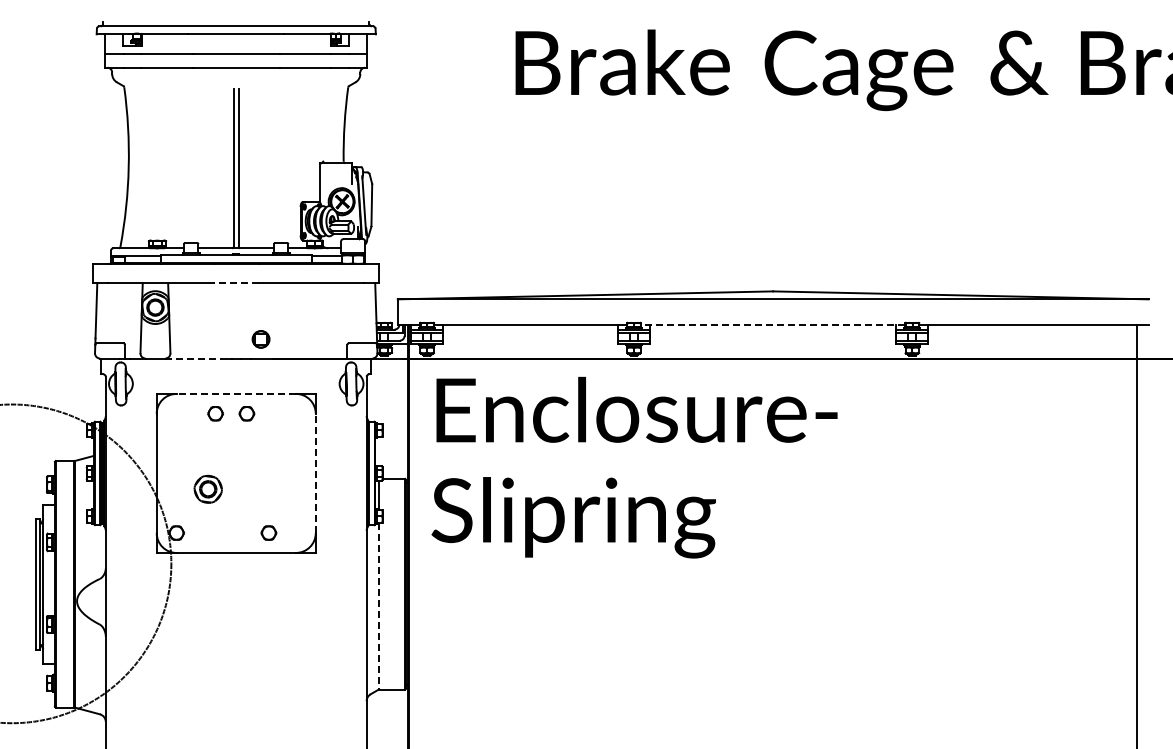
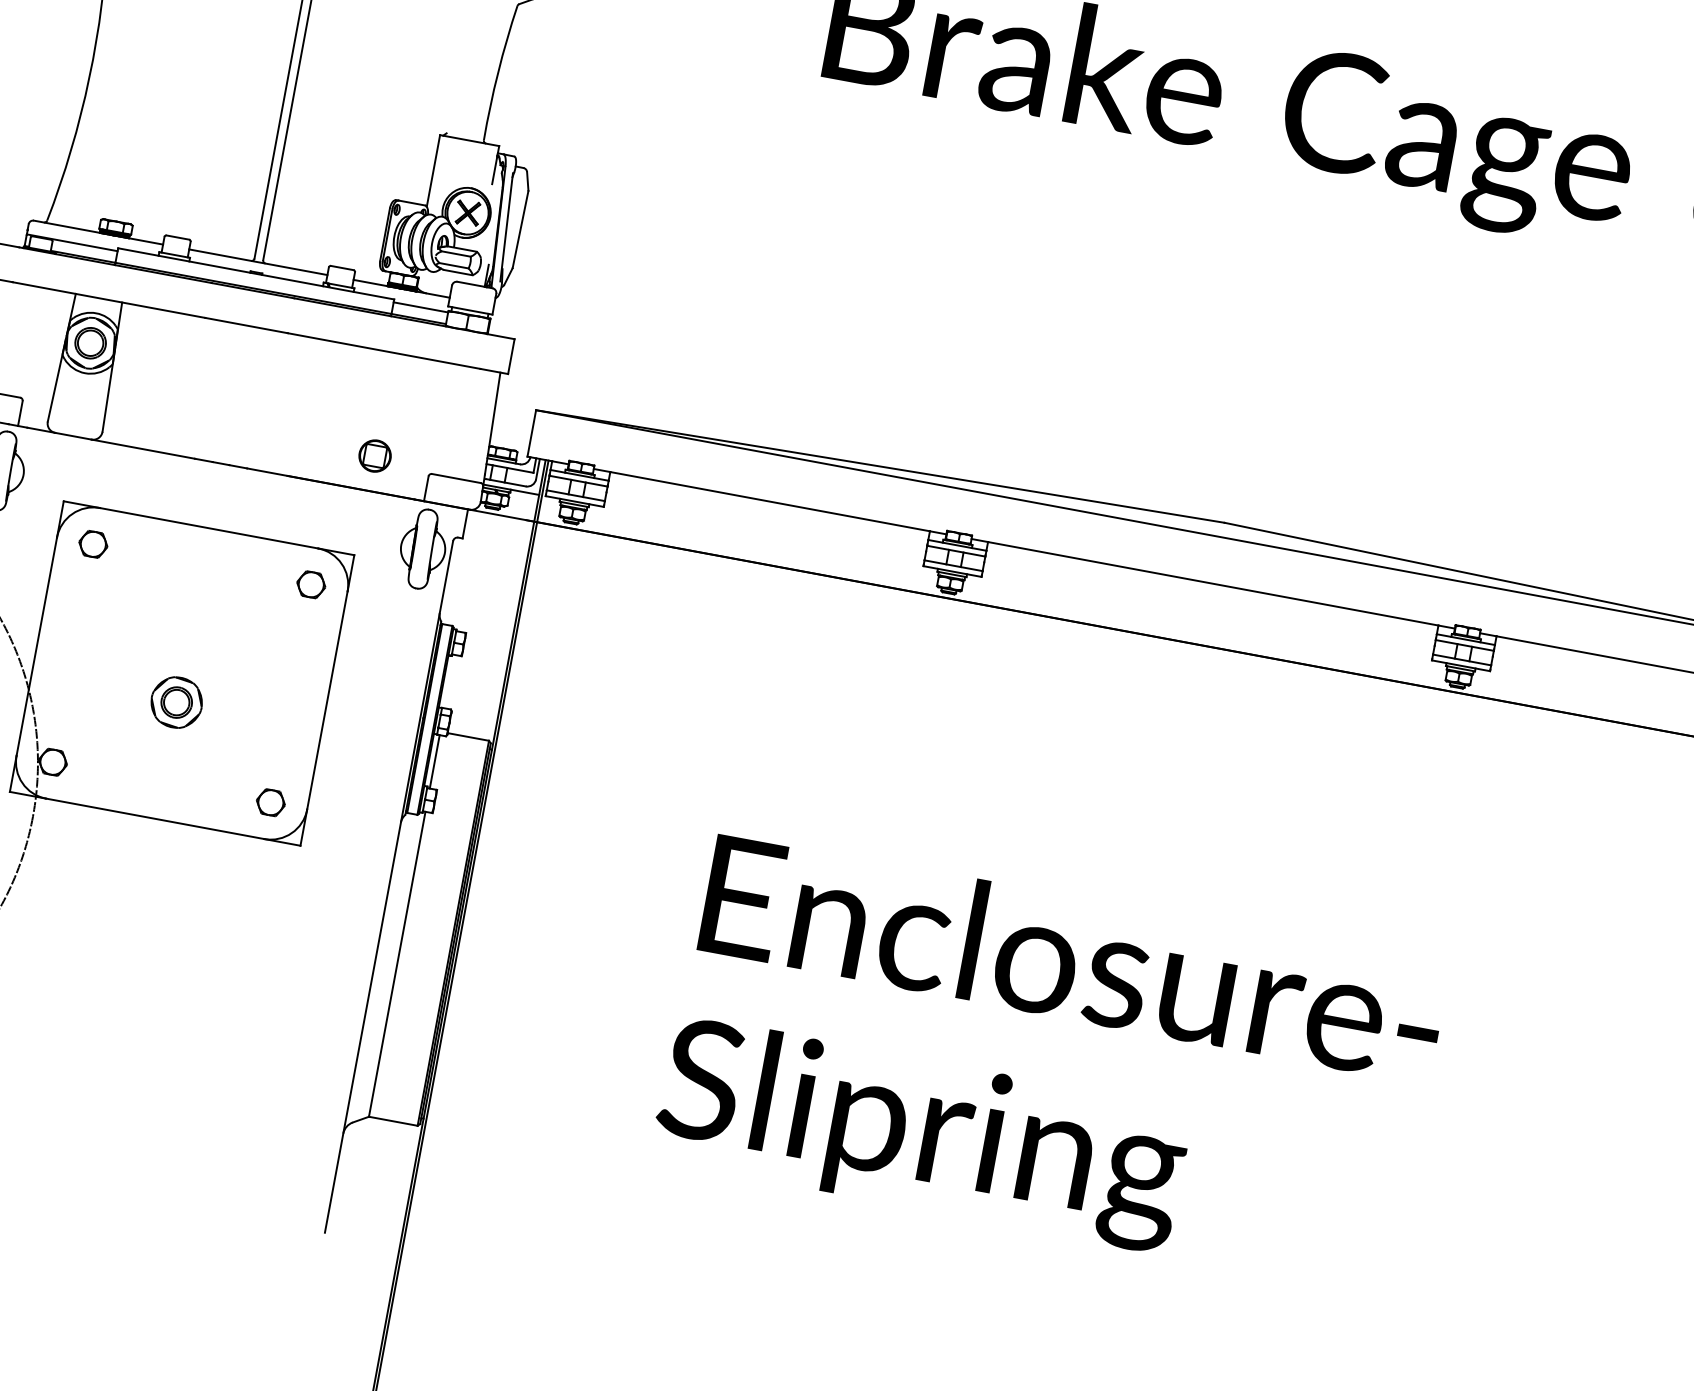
line: (236, 282) -> (247, 324), dashed -> solid
line: (772, 324) -> (1212, 583), dashed -> solid
part: (260, 339) -> (374, 456), moved
line: (194, 358) -> (144, 449), dashed -> solid
line: (236, 393) -> (209, 527), dashed -> solid
part: (215, 413) -> (93, 543), moved
part: (246, 413) -> (310, 584), moved
text: (634, 467) -> (1049, 1063), moved
line: (315, 473) -> (326, 700), dashed -> solid
part: (207, 488) -> (175, 700), moved
part: (268, 532) -> (270, 801), moved
line: (378, 606) -> (396, 964), dashed -> solid

